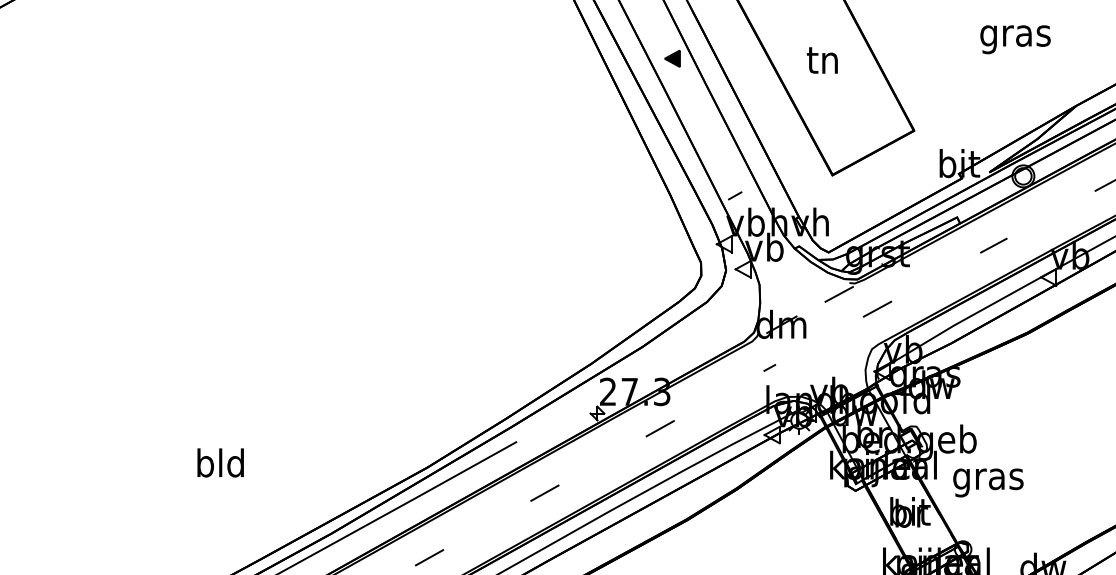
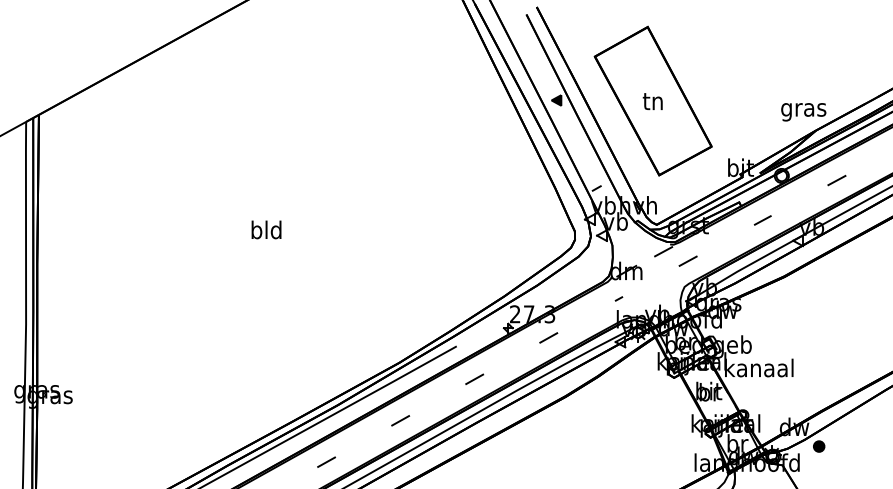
text: (1015, 40) -> (803, 112), moved
text: (220, 462) -> (266, 229), moved
text: (988, 479) -> (759, 370), gras -> kanaal

